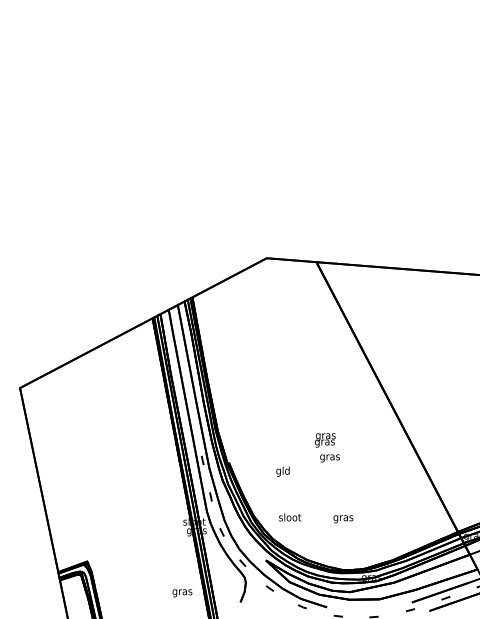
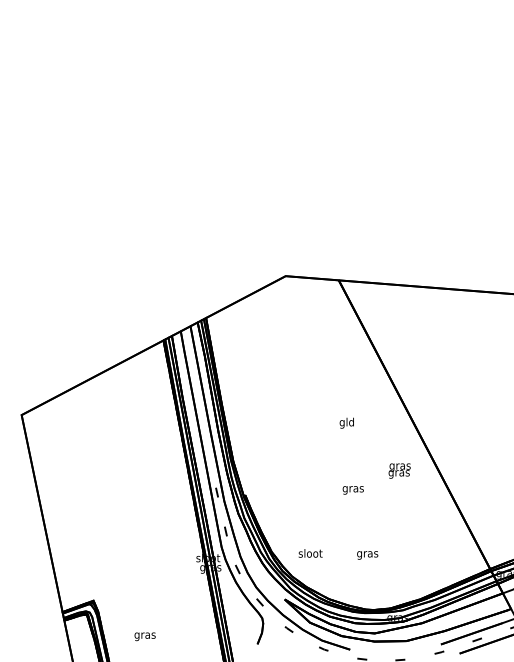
text: (325, 440) -> (399, 471), moved
text: (282, 471) -> (346, 423), moved
text: (182, 593) -> (145, 636), moved

